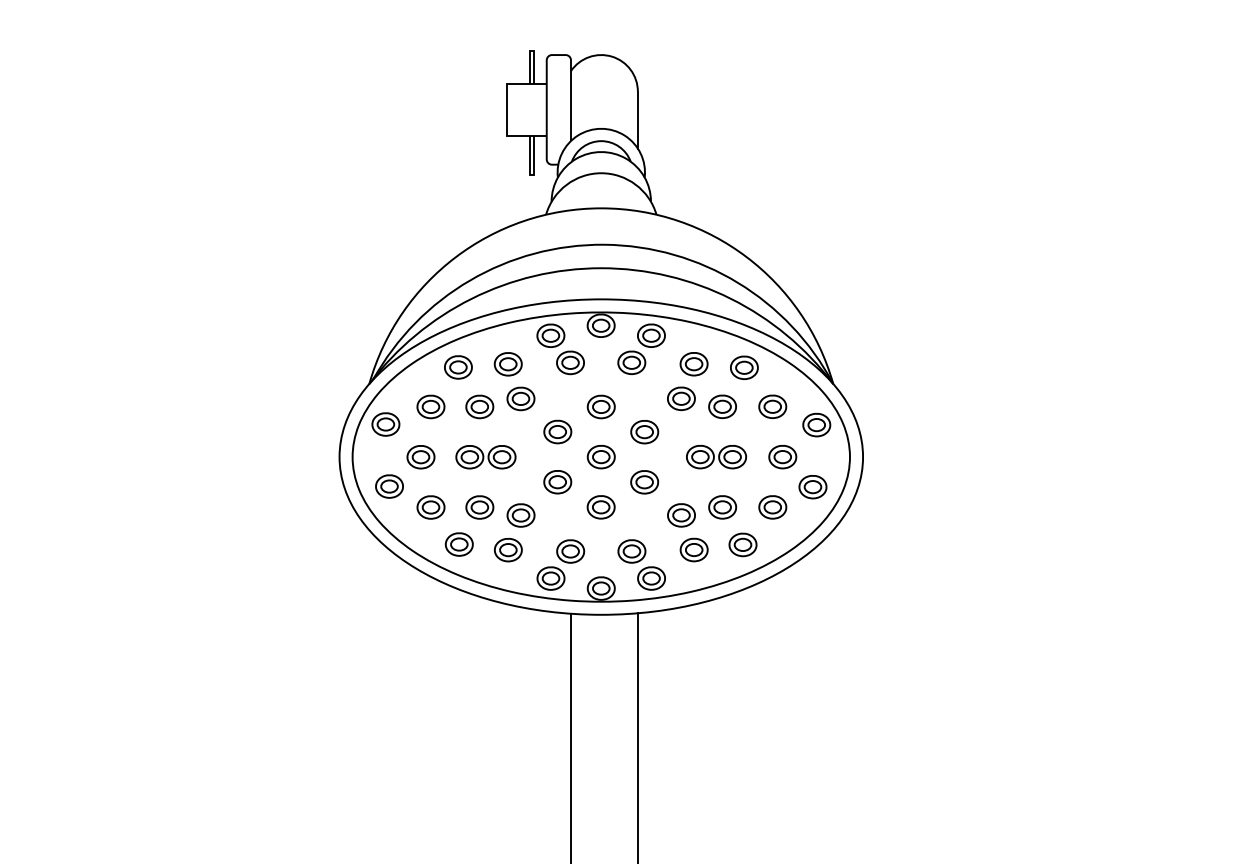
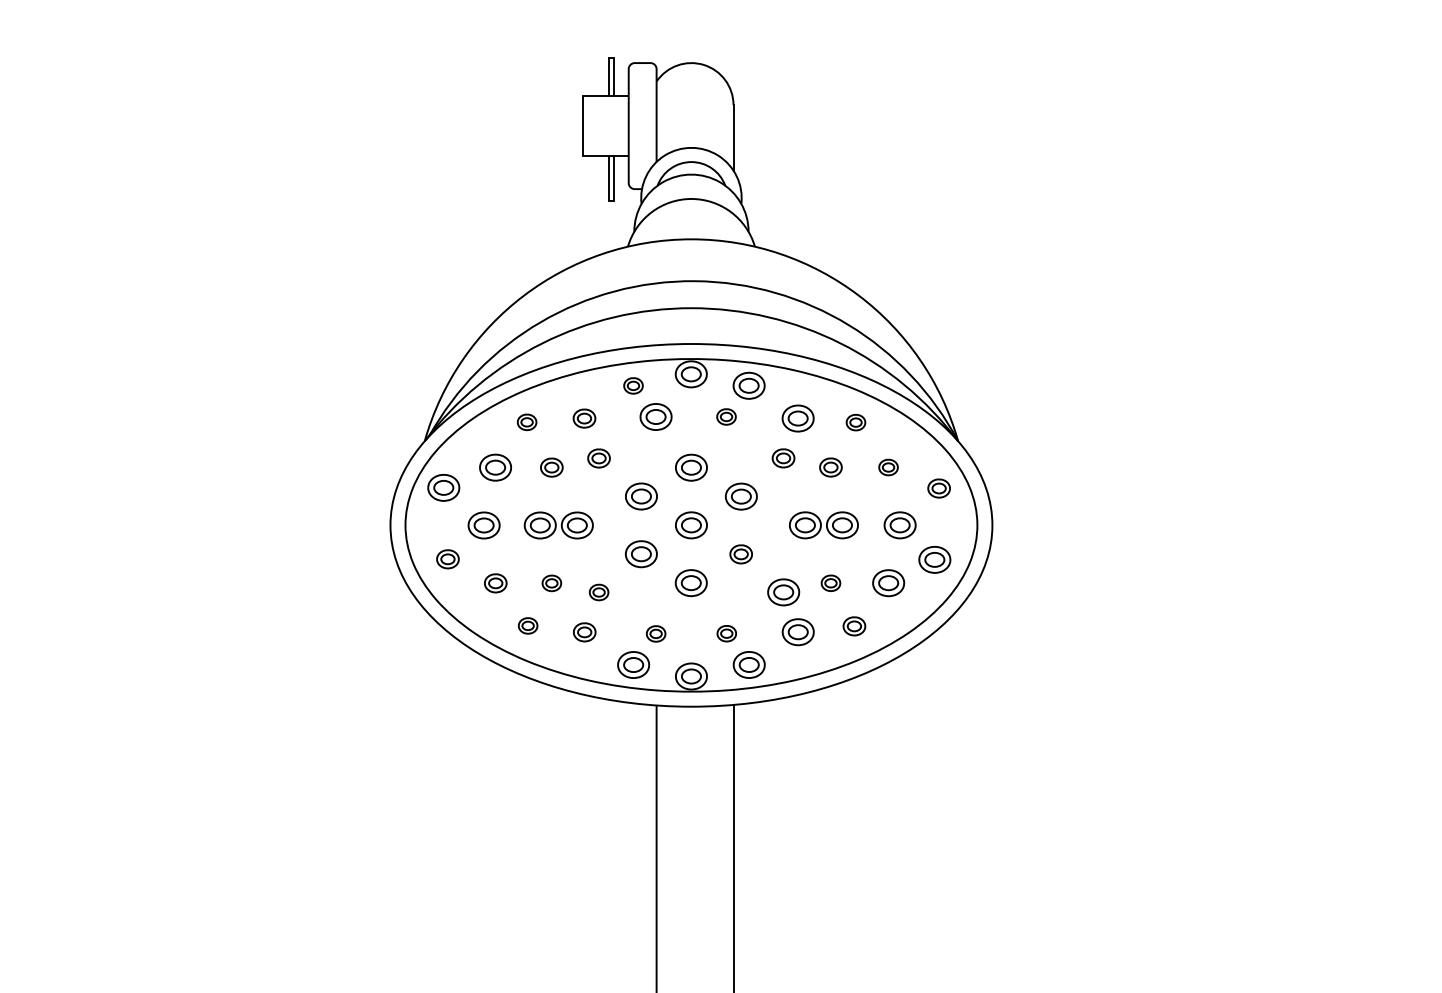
part: (550, 335) -> (633, 385), size x0.6
part: (631, 362) -> (726, 416), size x0.6
part: (508, 364) -> (584, 418), size x0.7
part: (457, 367) -> (526, 422), size x0.6
part: (743, 367) -> (855, 422), size x0.6
part: (520, 398) -> (598, 458), size x0.7
part: (681, 398) -> (783, 458), size x0.7
part: (479, 406) -> (551, 467), size x0.7
part: (722, 406) -> (830, 467), size x0.7
part: (772, 406) -> (888, 467), size x0.6
part: (816, 425) -> (938, 488), size x0.7
part: (643, 482) -> (740, 554), size x0.7
part: (389, 486) -> (447, 559), size x0.7
part: (430, 507) -> (495, 583), size x0.7
part: (479, 507) -> (551, 583), size x0.6
part: (722, 507) -> (830, 583), size x0.6
part: (520, 515) -> (598, 592), size x0.6
part: (458, 544) -> (527, 625), size x0.6
part: (743, 545) -> (854, 626), size x0.7
part: (508, 550) -> (584, 632), size x0.7
part: (570, 551) -> (655, 633), size x0.6
part: (631, 551) -> (726, 633), size x0.6

